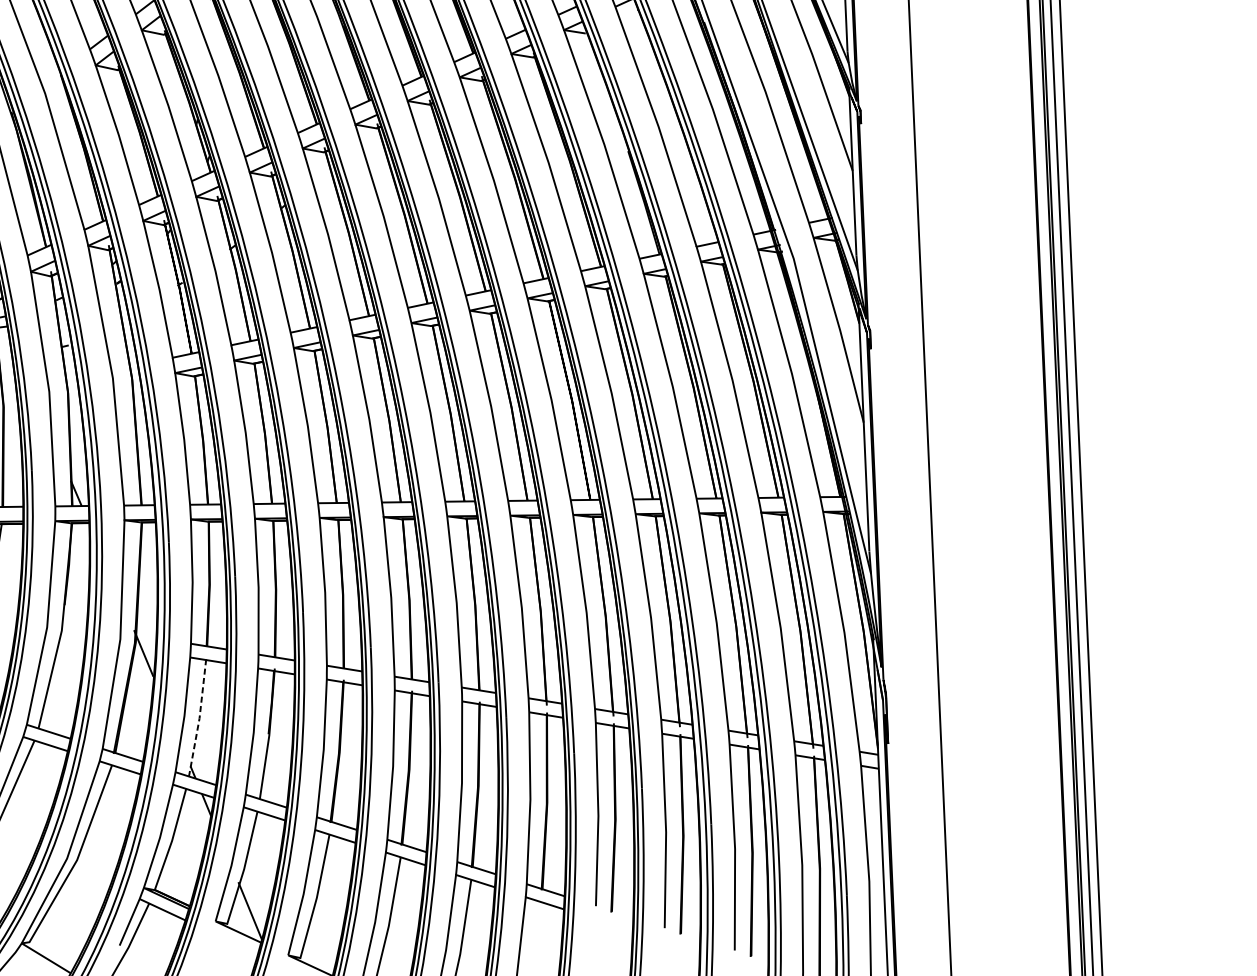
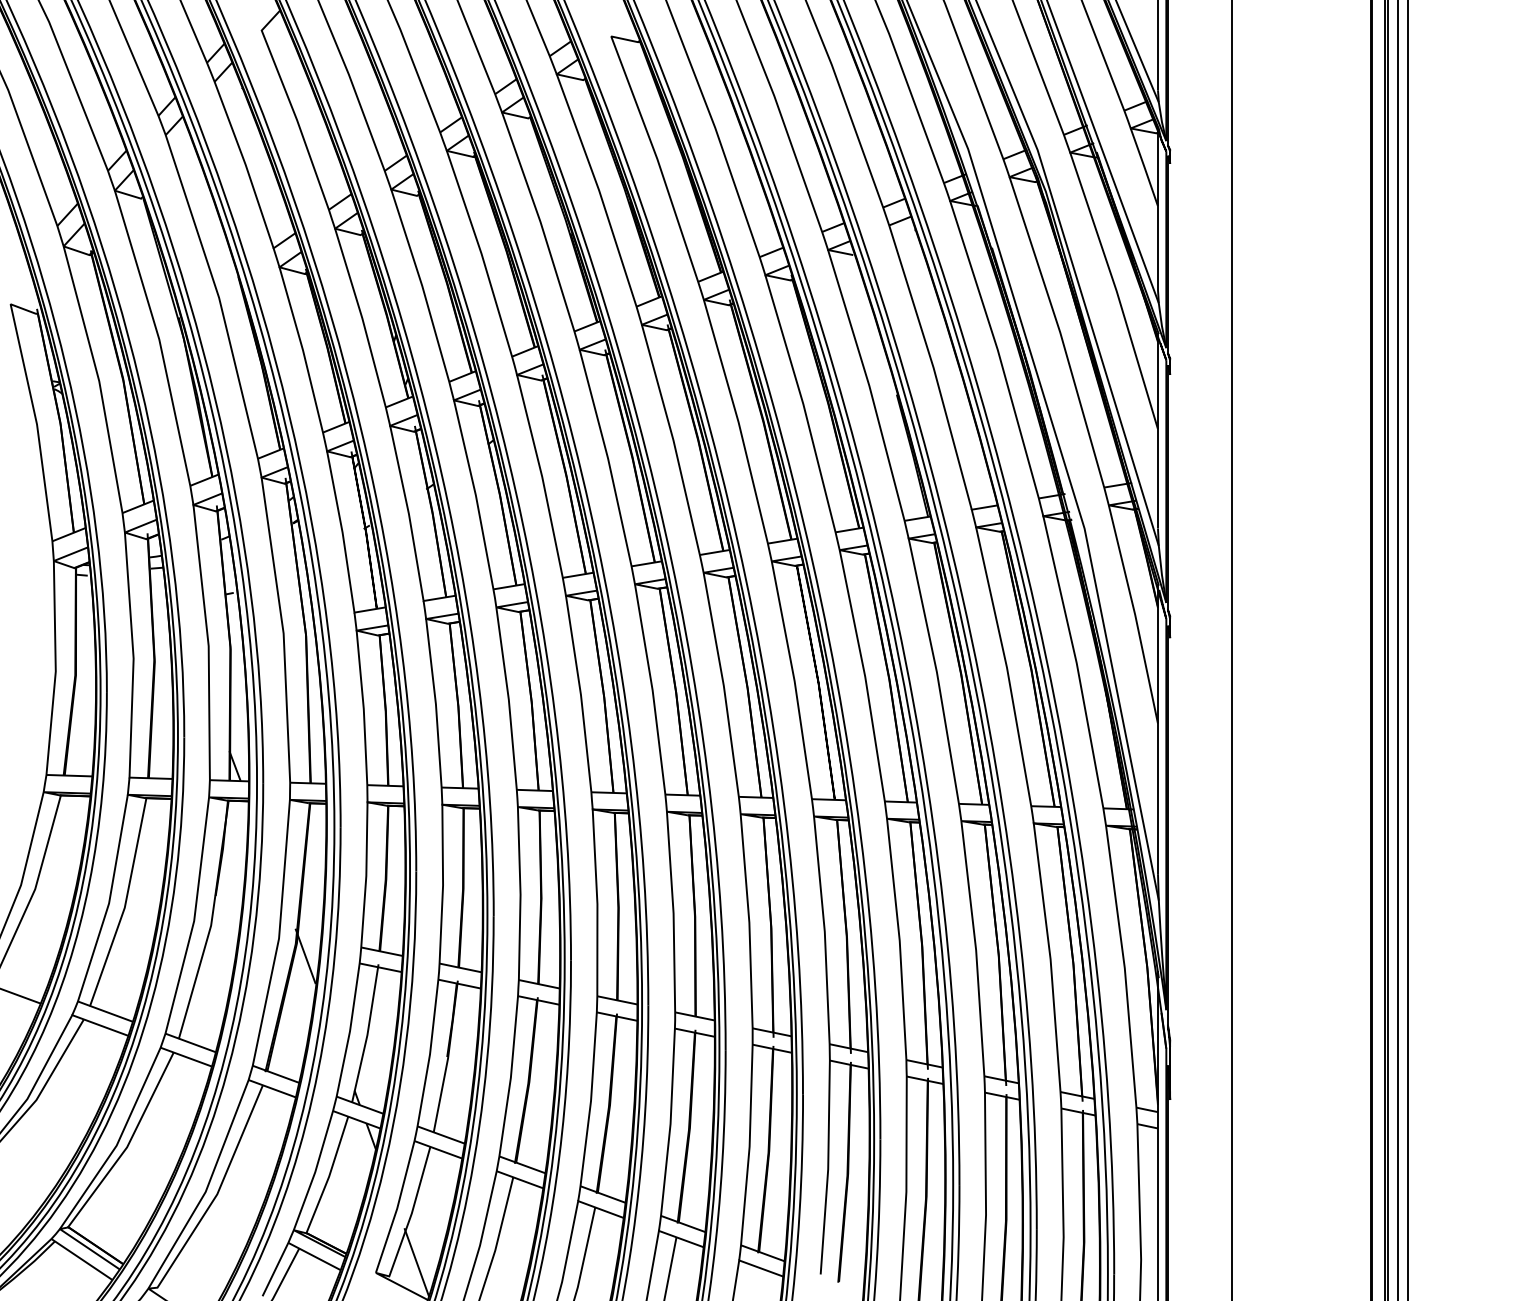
line: (199, 717) -> (367, 1034), dashed -> solid

